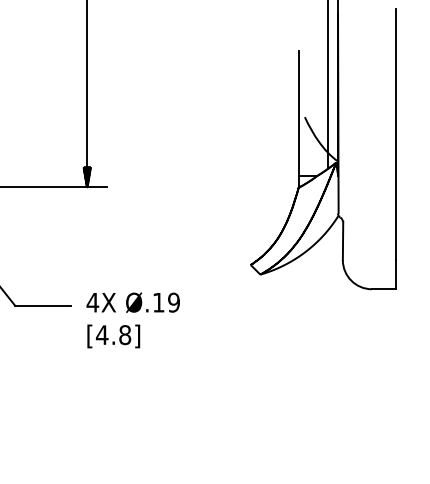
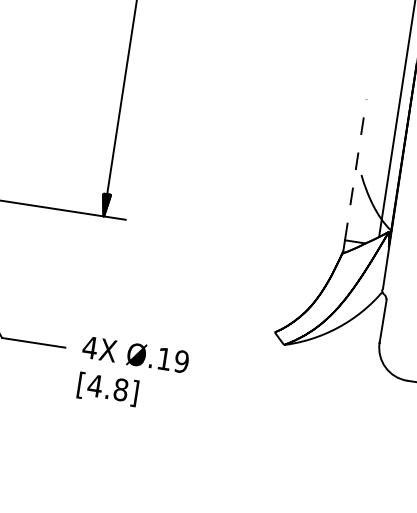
line: (299, 112) -> (356, 168), solid -> dashed

